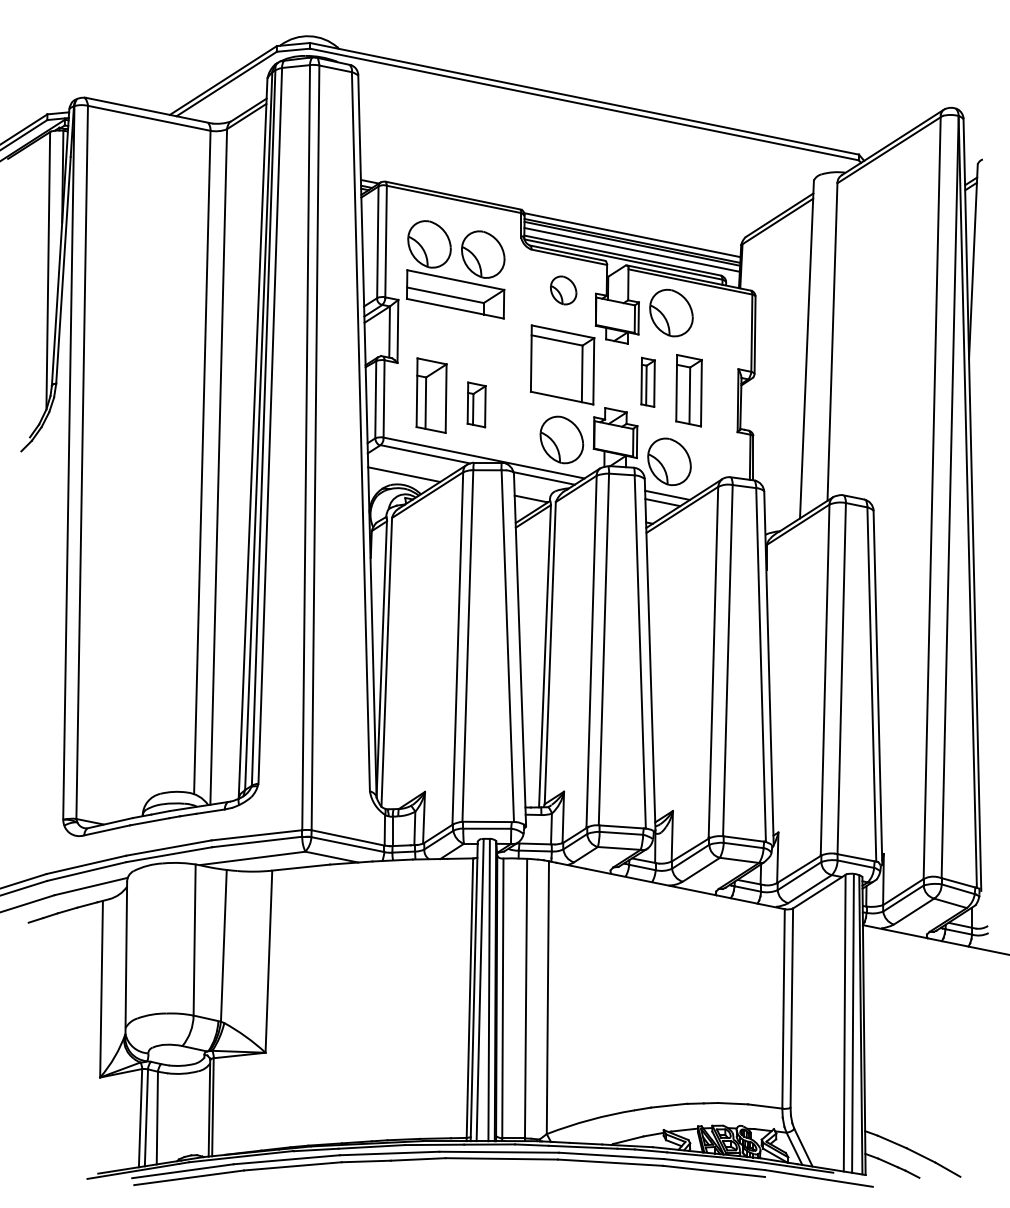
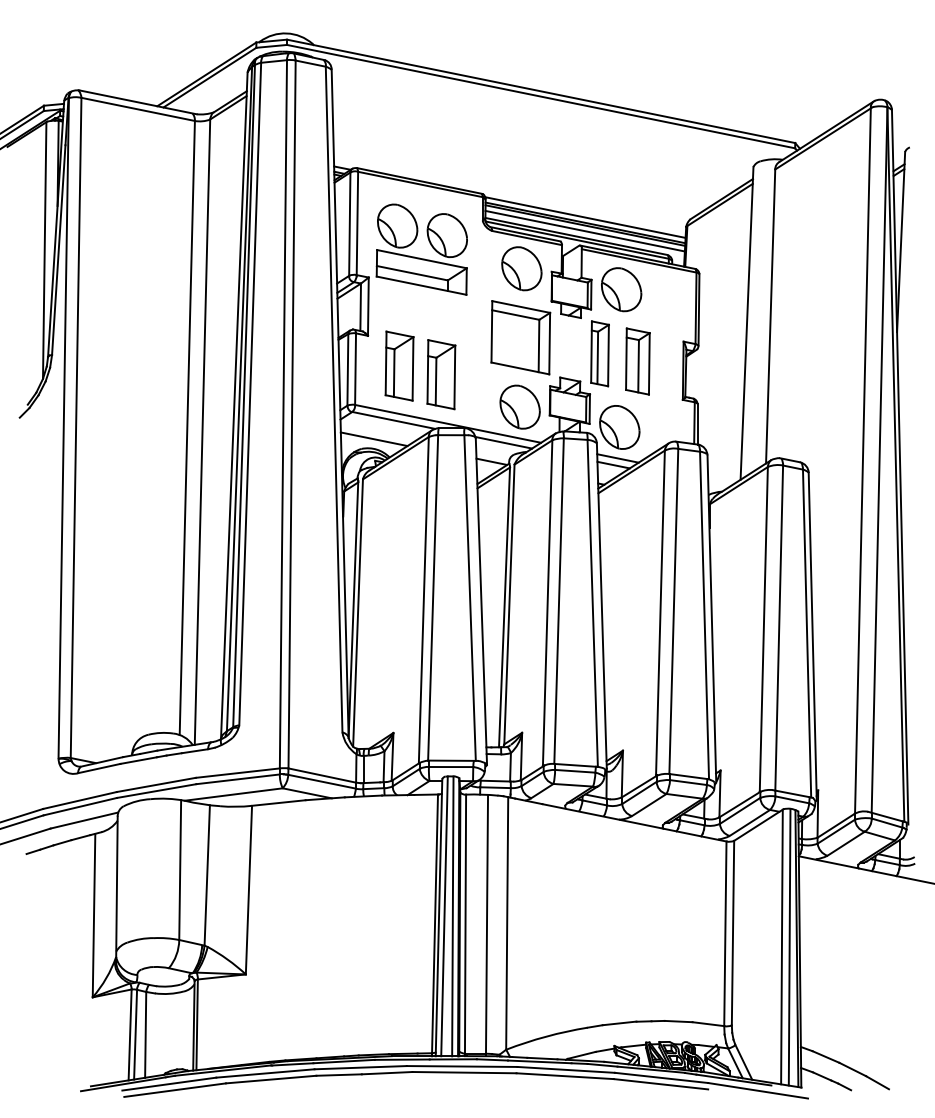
part: (563, 290) -> (521, 268), size x1.67
part: (647, 382) -> (599, 353), size x1.43
part: (476, 404) -> (441, 374), size x1.67

